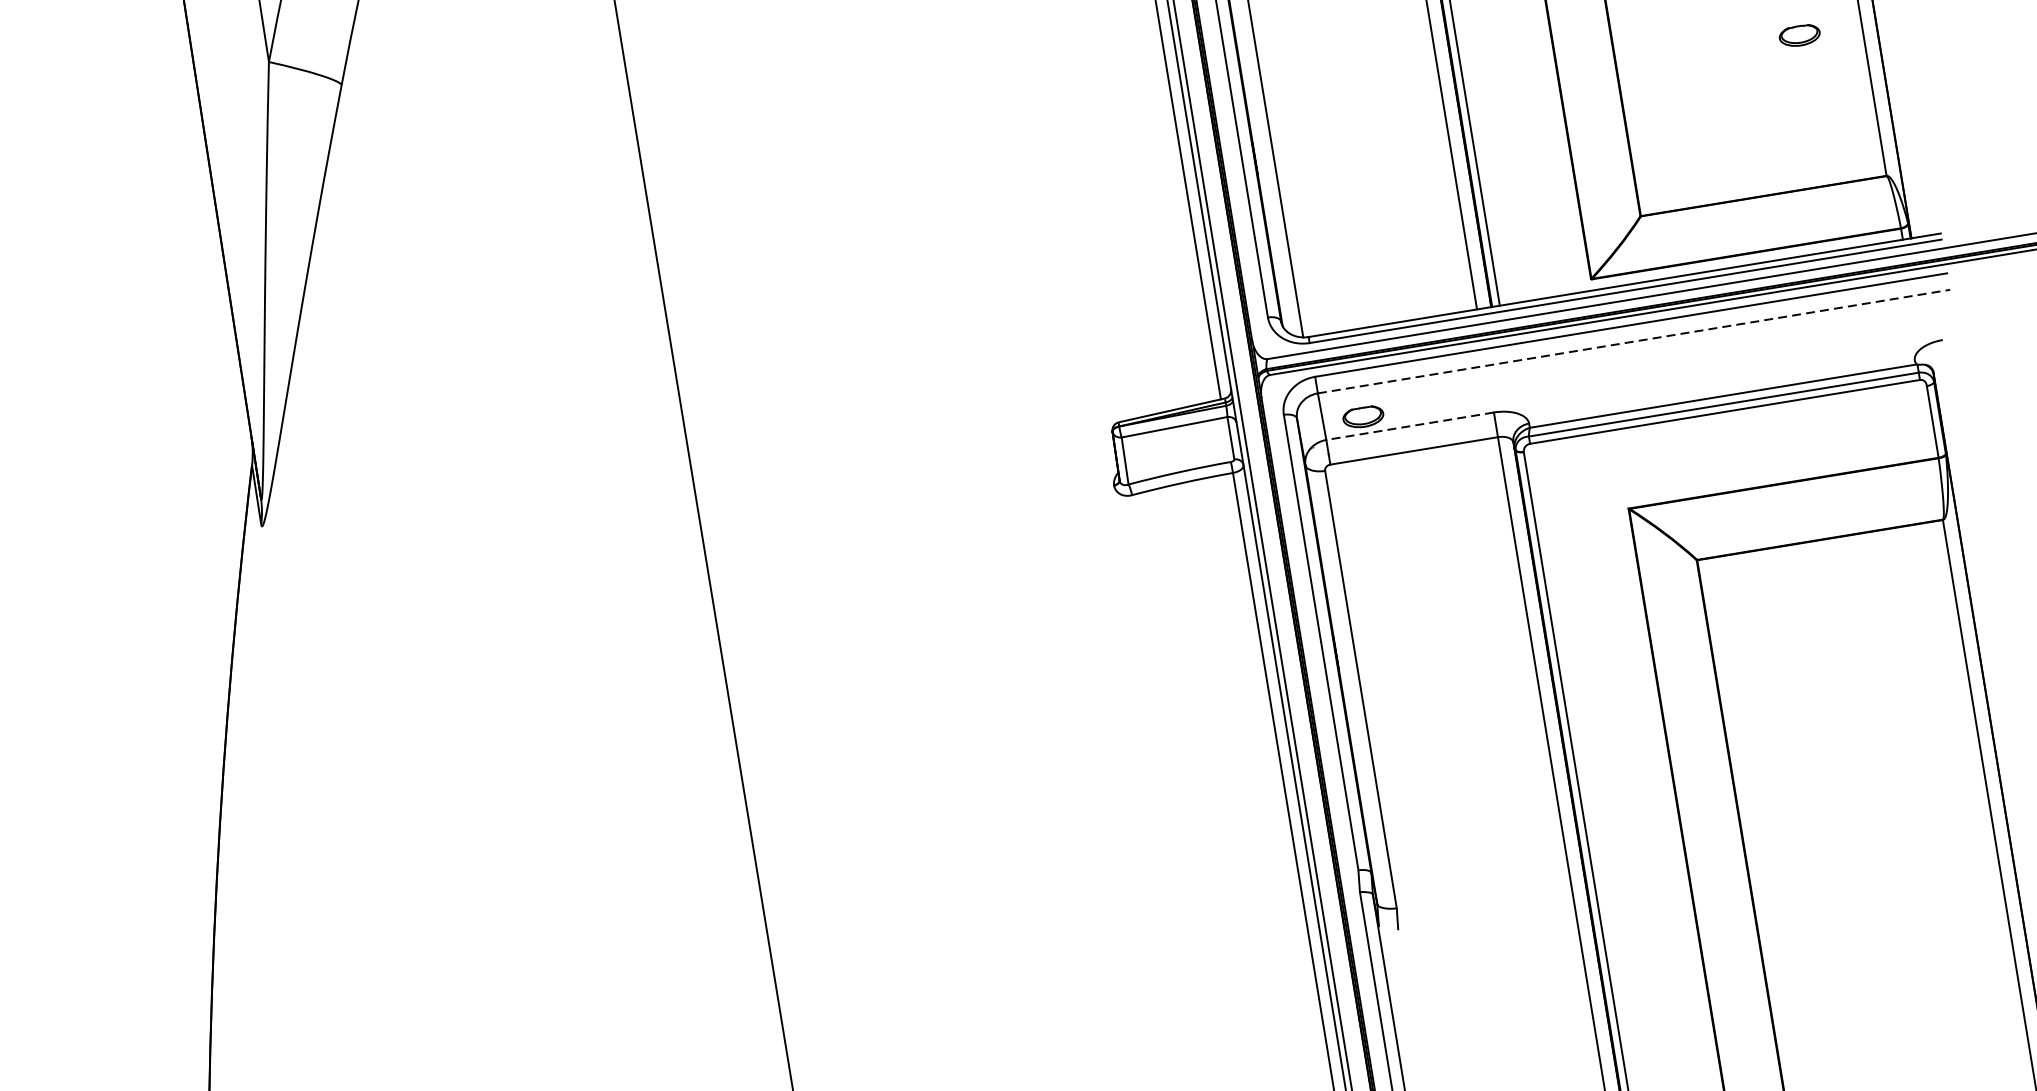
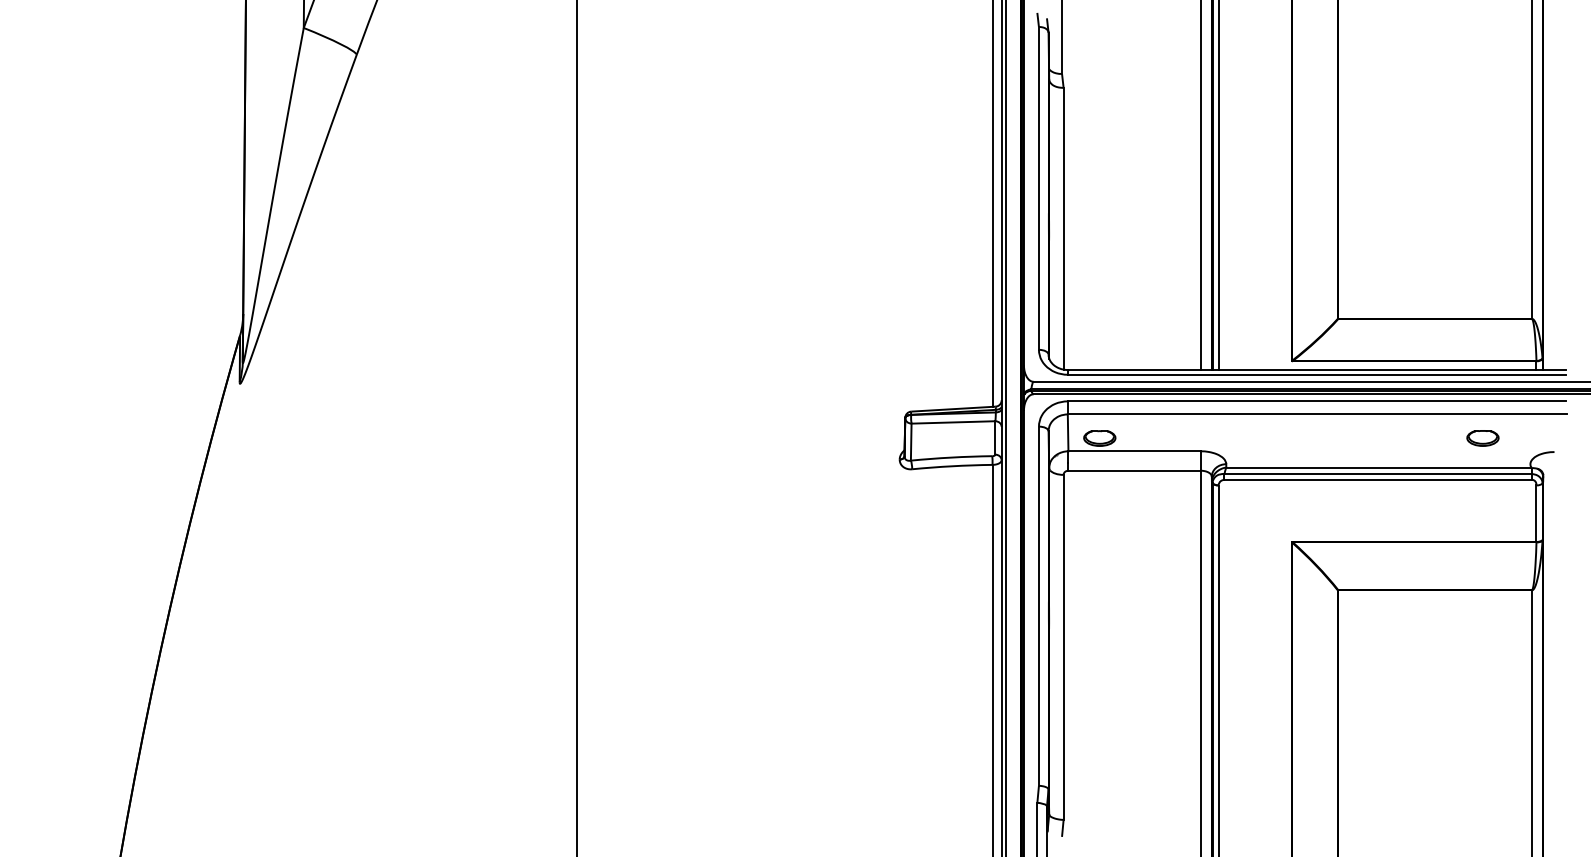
part: (1799, 36) -> (1482, 438), moved
line: (1634, 341) -> (1317, 414), dashed -> solid
line: (1410, 426) -> (1134, 451), dashed -> solid

